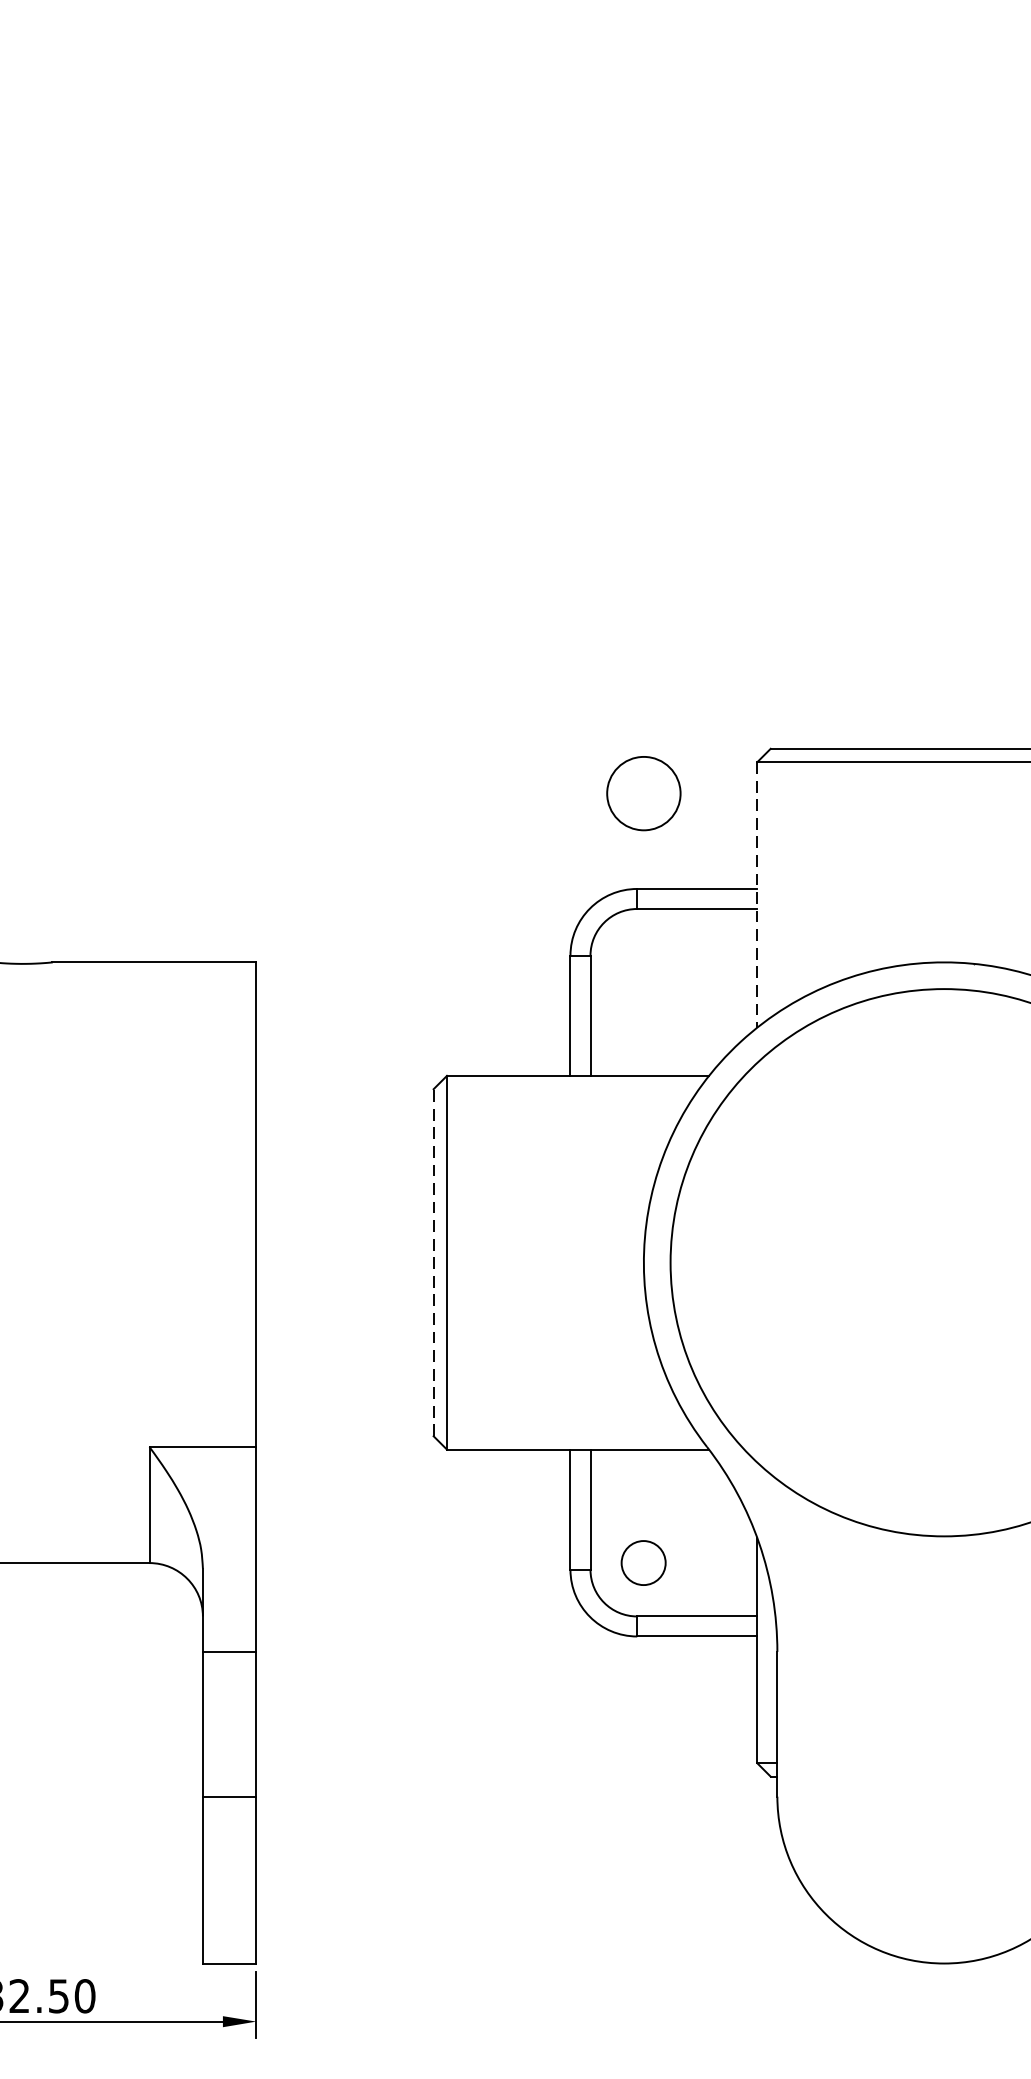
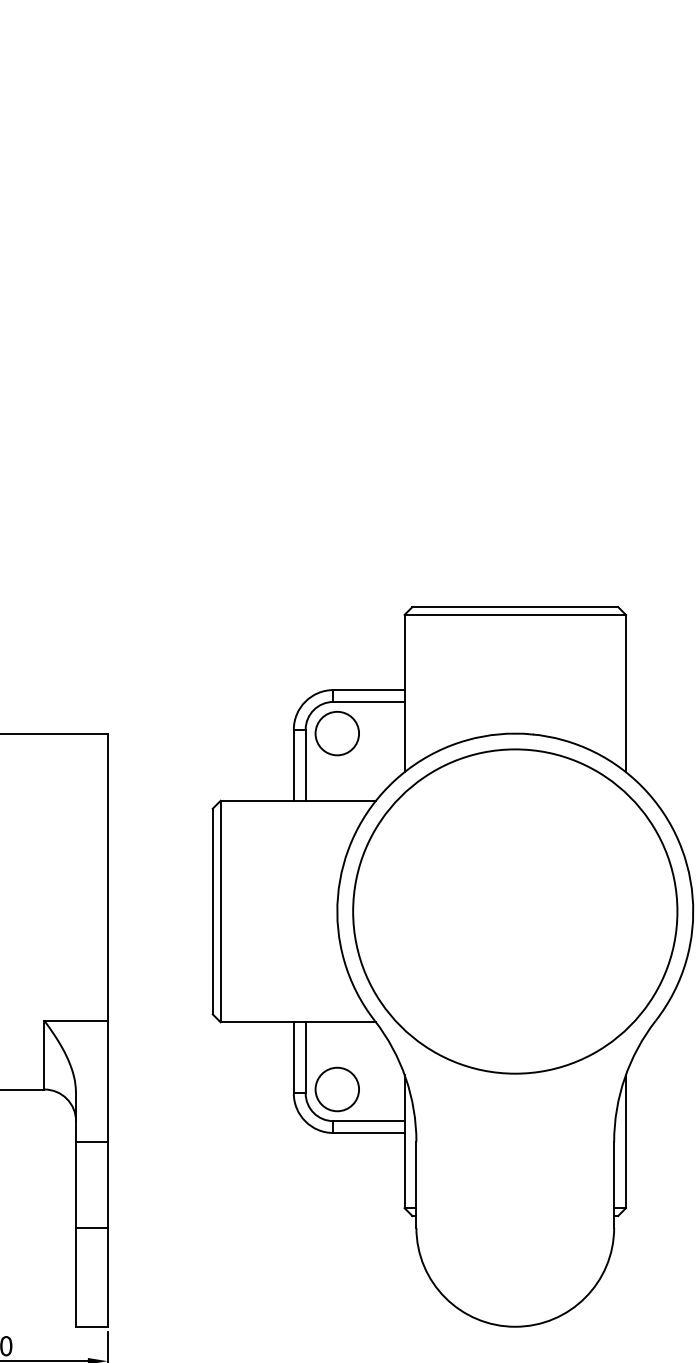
circle: (642, 793) -> (336, 733), moved
line: (757, 894) -> (404, 693), dashed -> solid
line: (433, 1262) -> (212, 911), dashed -> solid
circle: (642, 1563) -> (336, 1089), size x1.67

